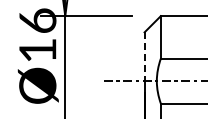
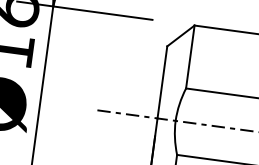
line: (144, 57) -> (162, 83), dashed -> solid

